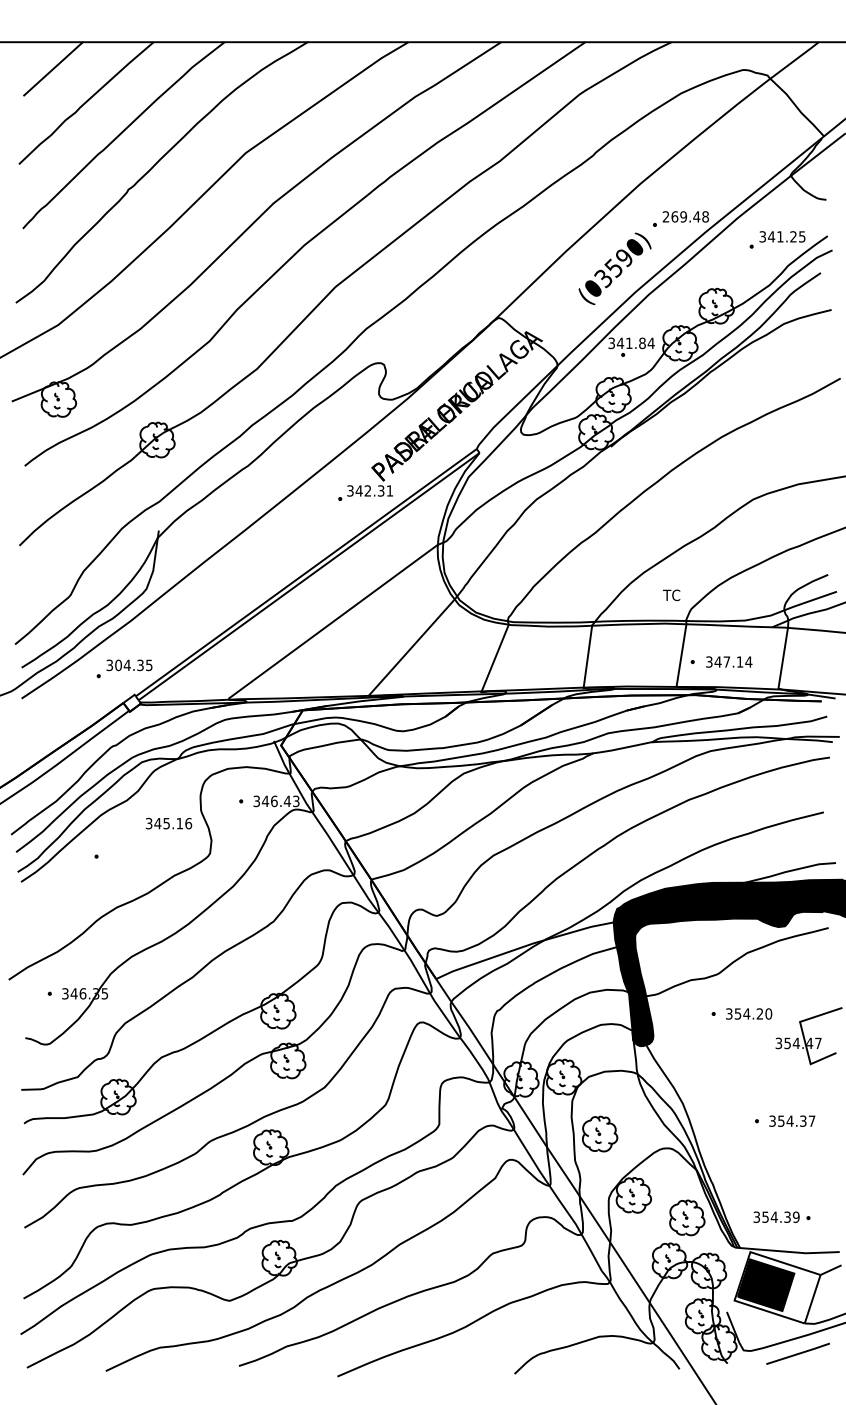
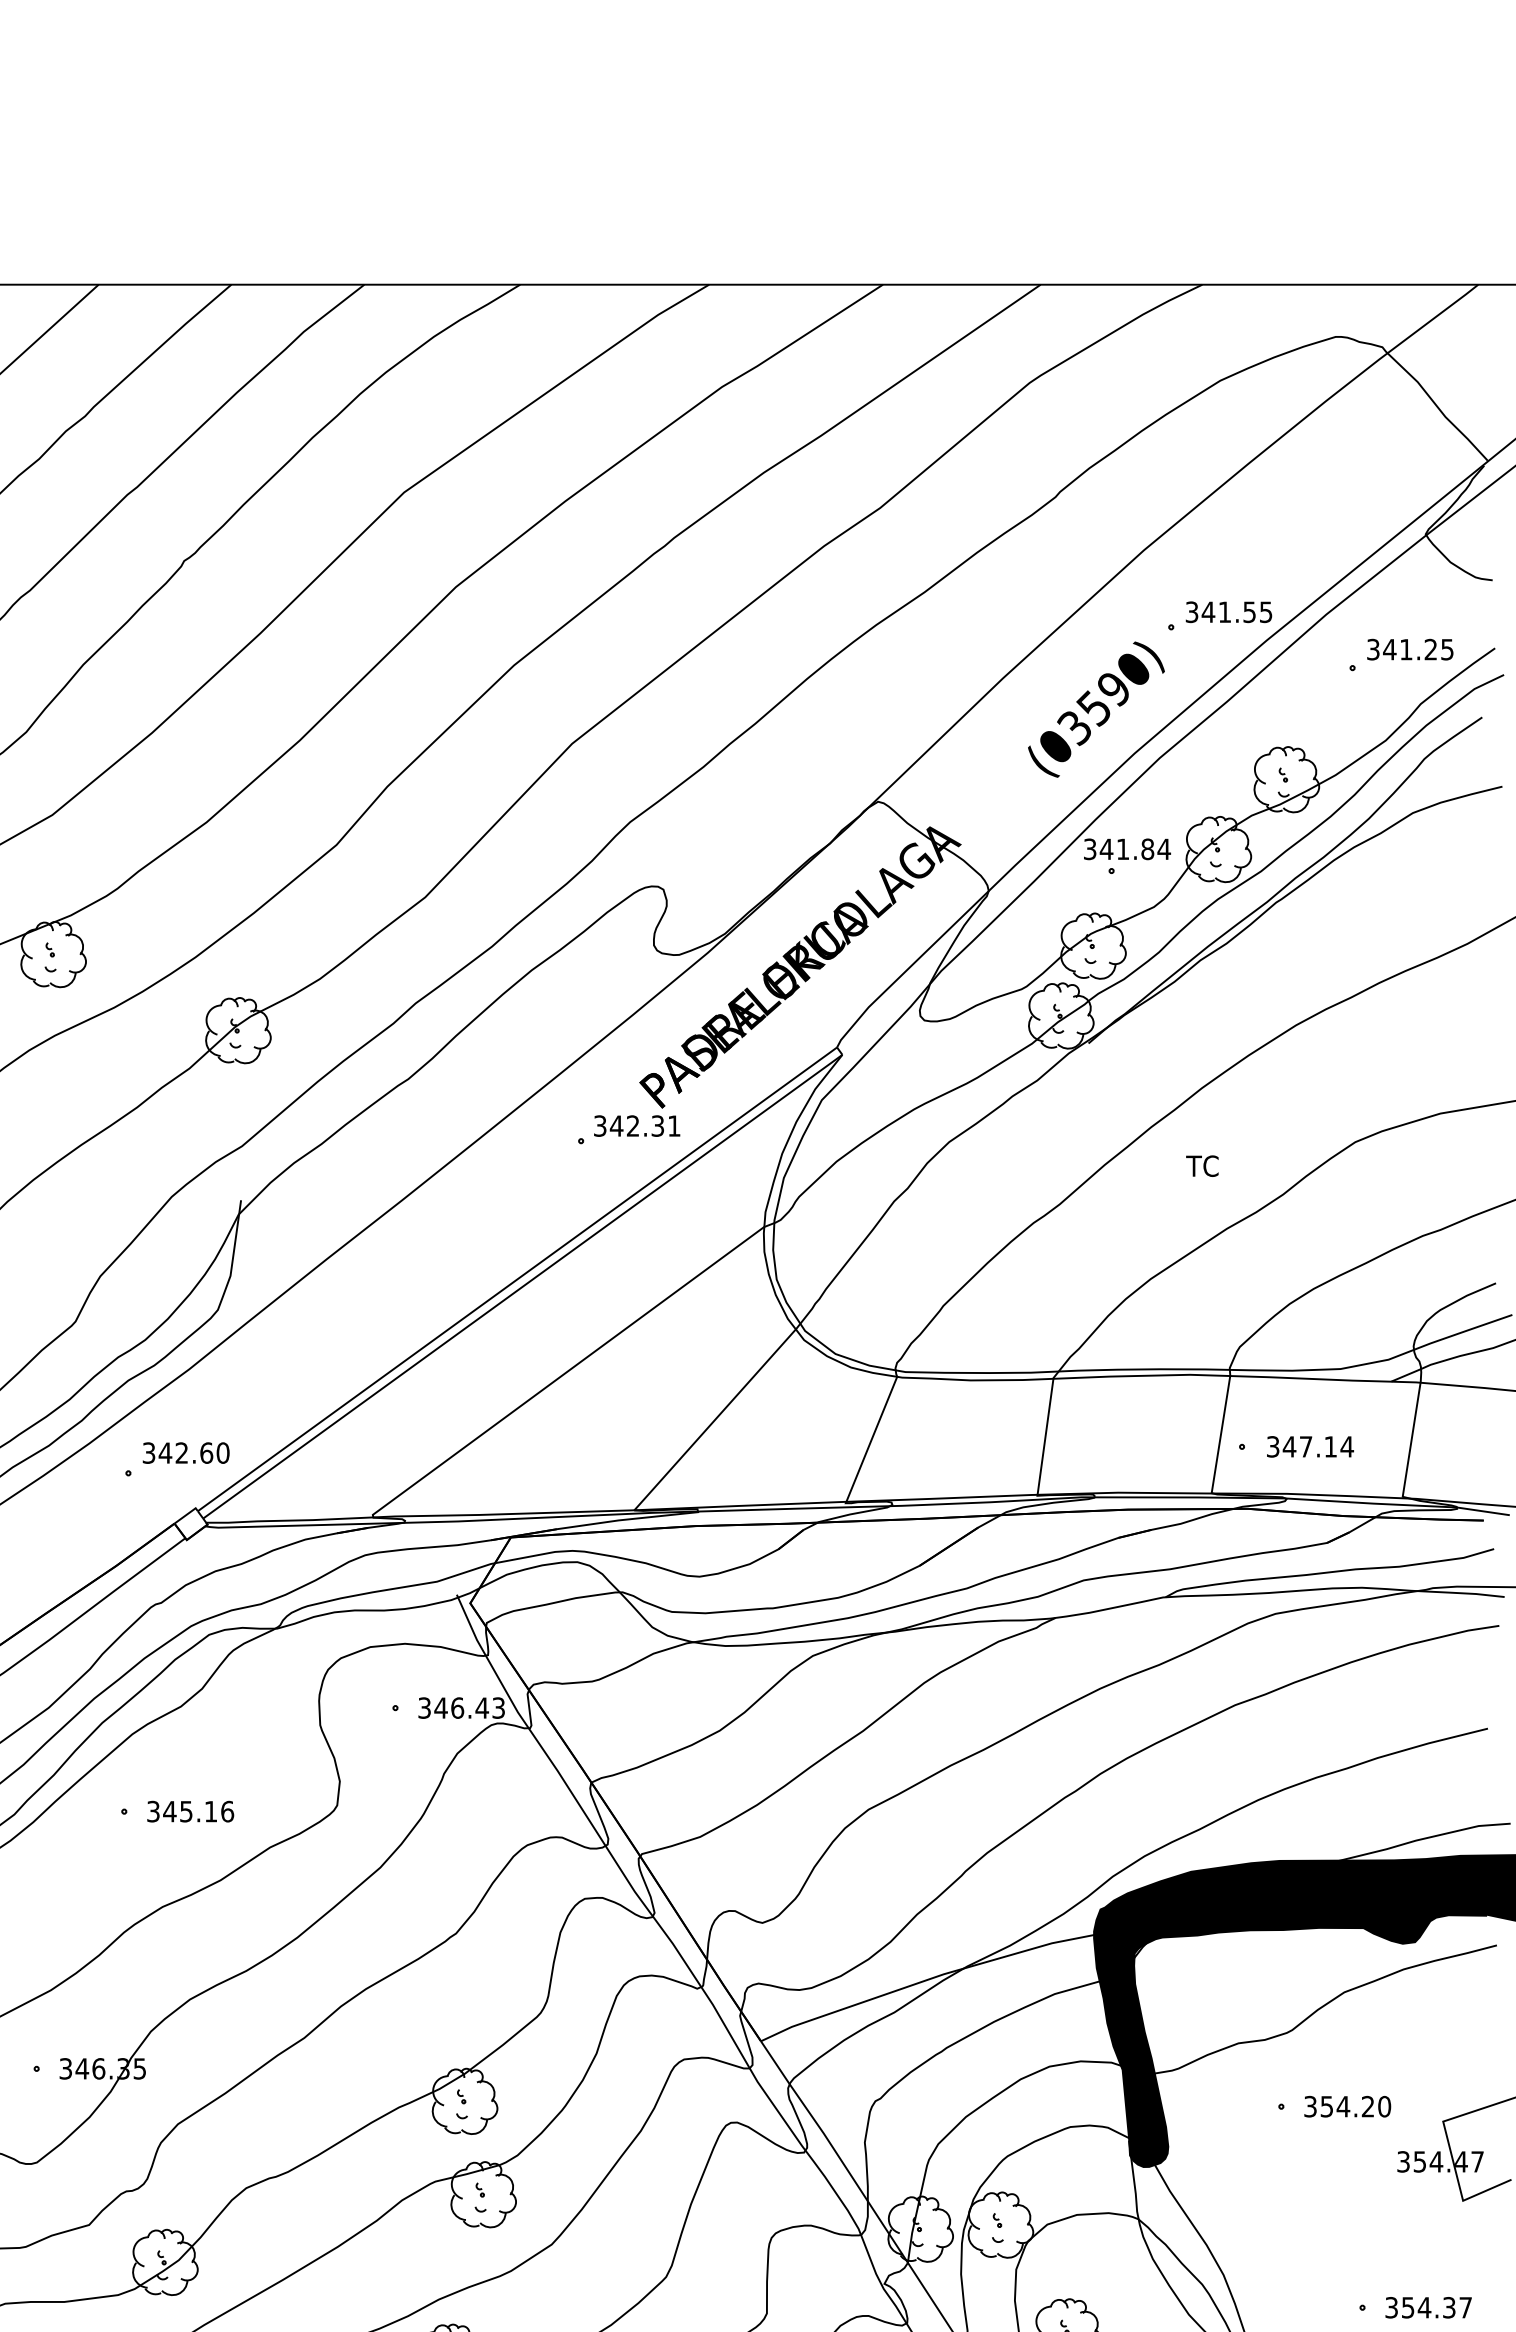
text: (685, 216) -> (1228, 611), 269.48 -> 341.55
text: (671, 595) -> (1202, 1166), moved
text: (133, 665) -> (193, 1453), 304.35 -> 342.60
text: (168, 823) -> (189, 1811), moved

